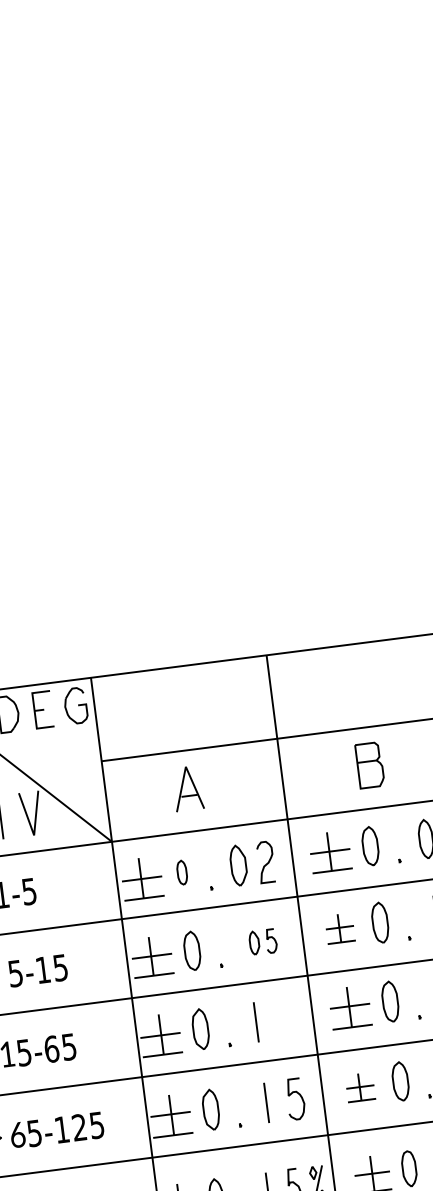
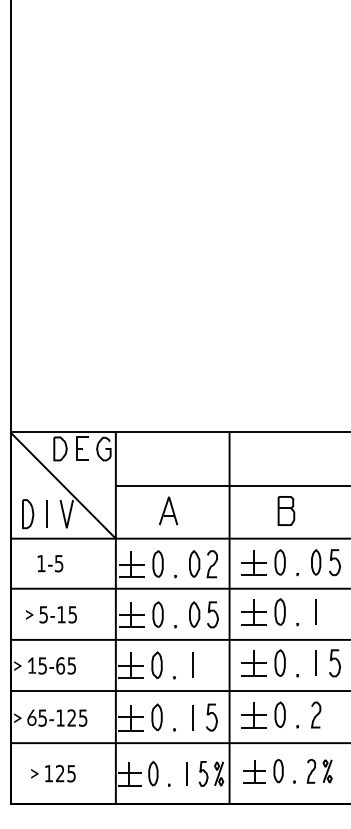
part: (181, 871) -> (157, 563), size x1.67
part: (339, 928) -> (253, 612), size x1.43
part: (262, 941) -> (203, 614), size x1.67
part: (359, 1087) -> (253, 715), size x1.43

